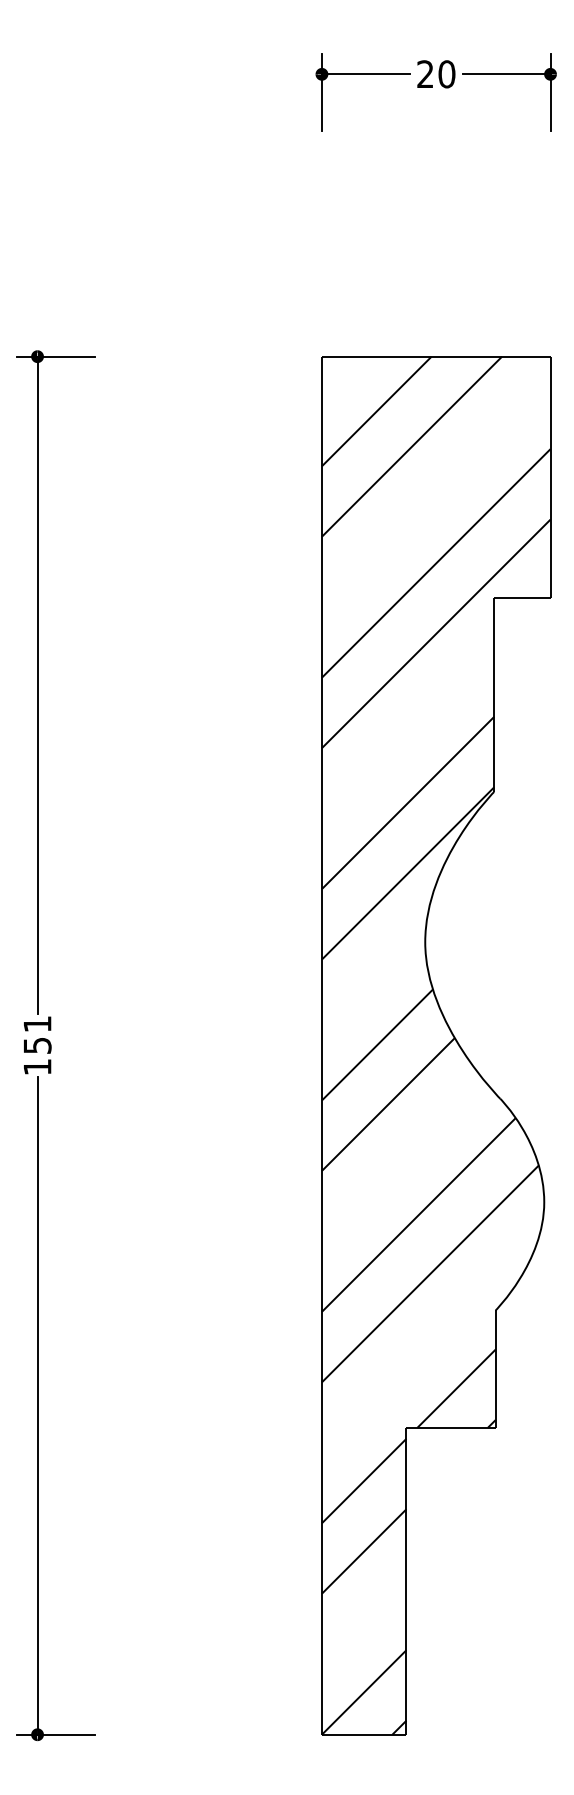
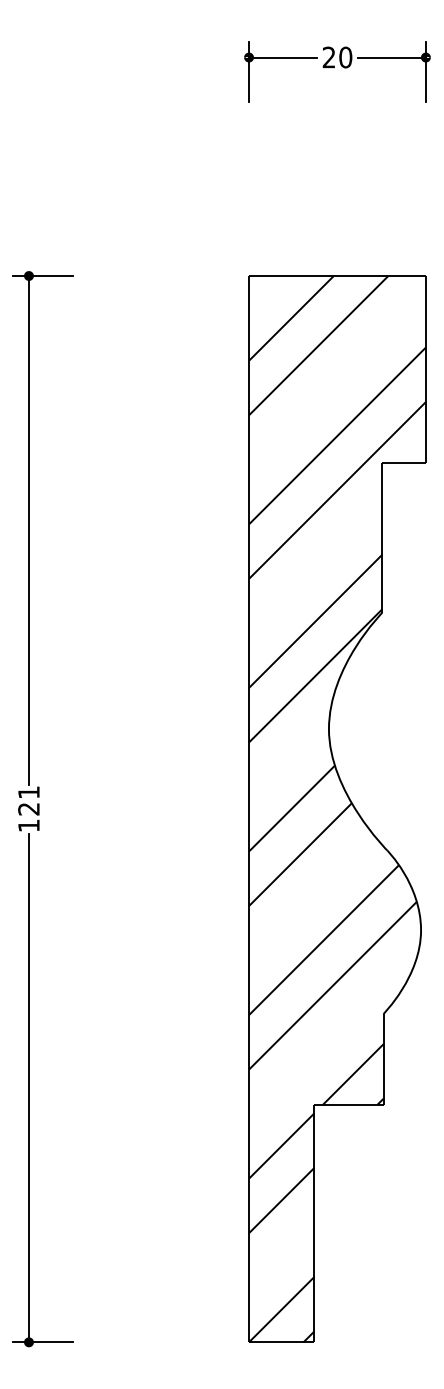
text: (37, 1045) -> (28, 809), 151 -> 121

